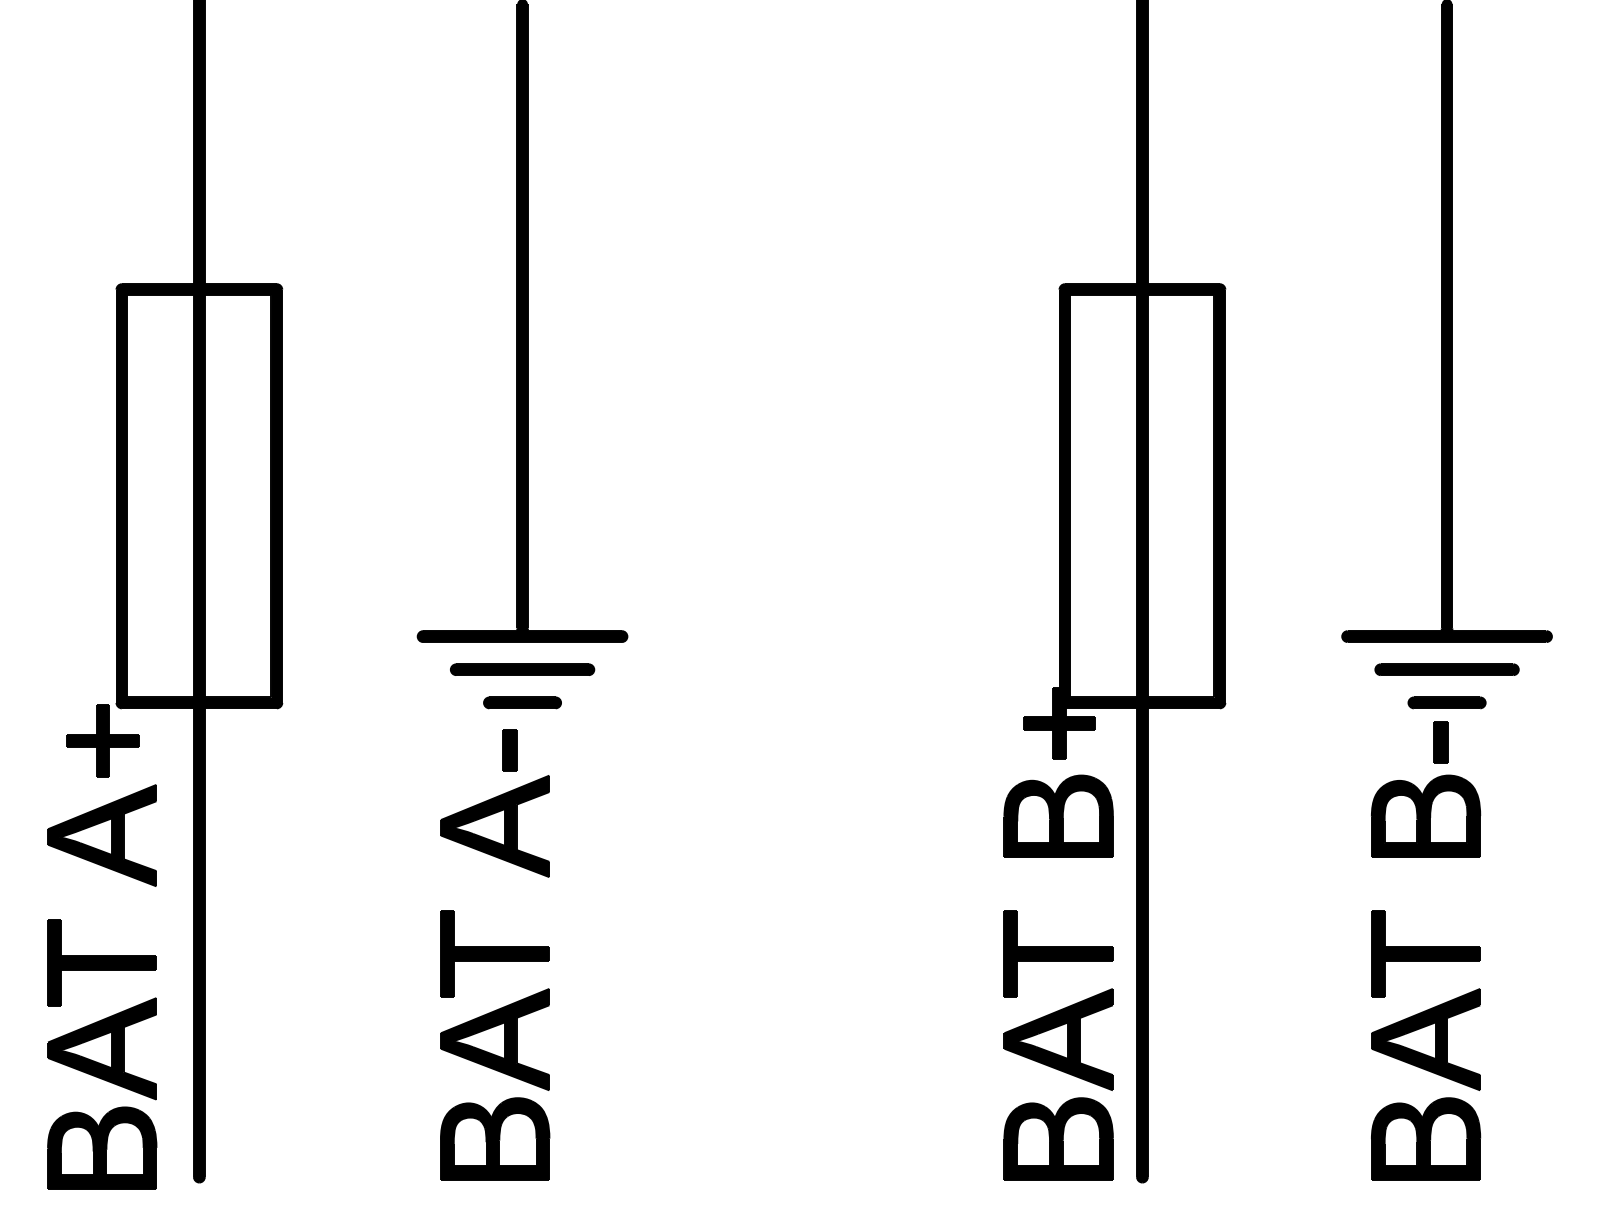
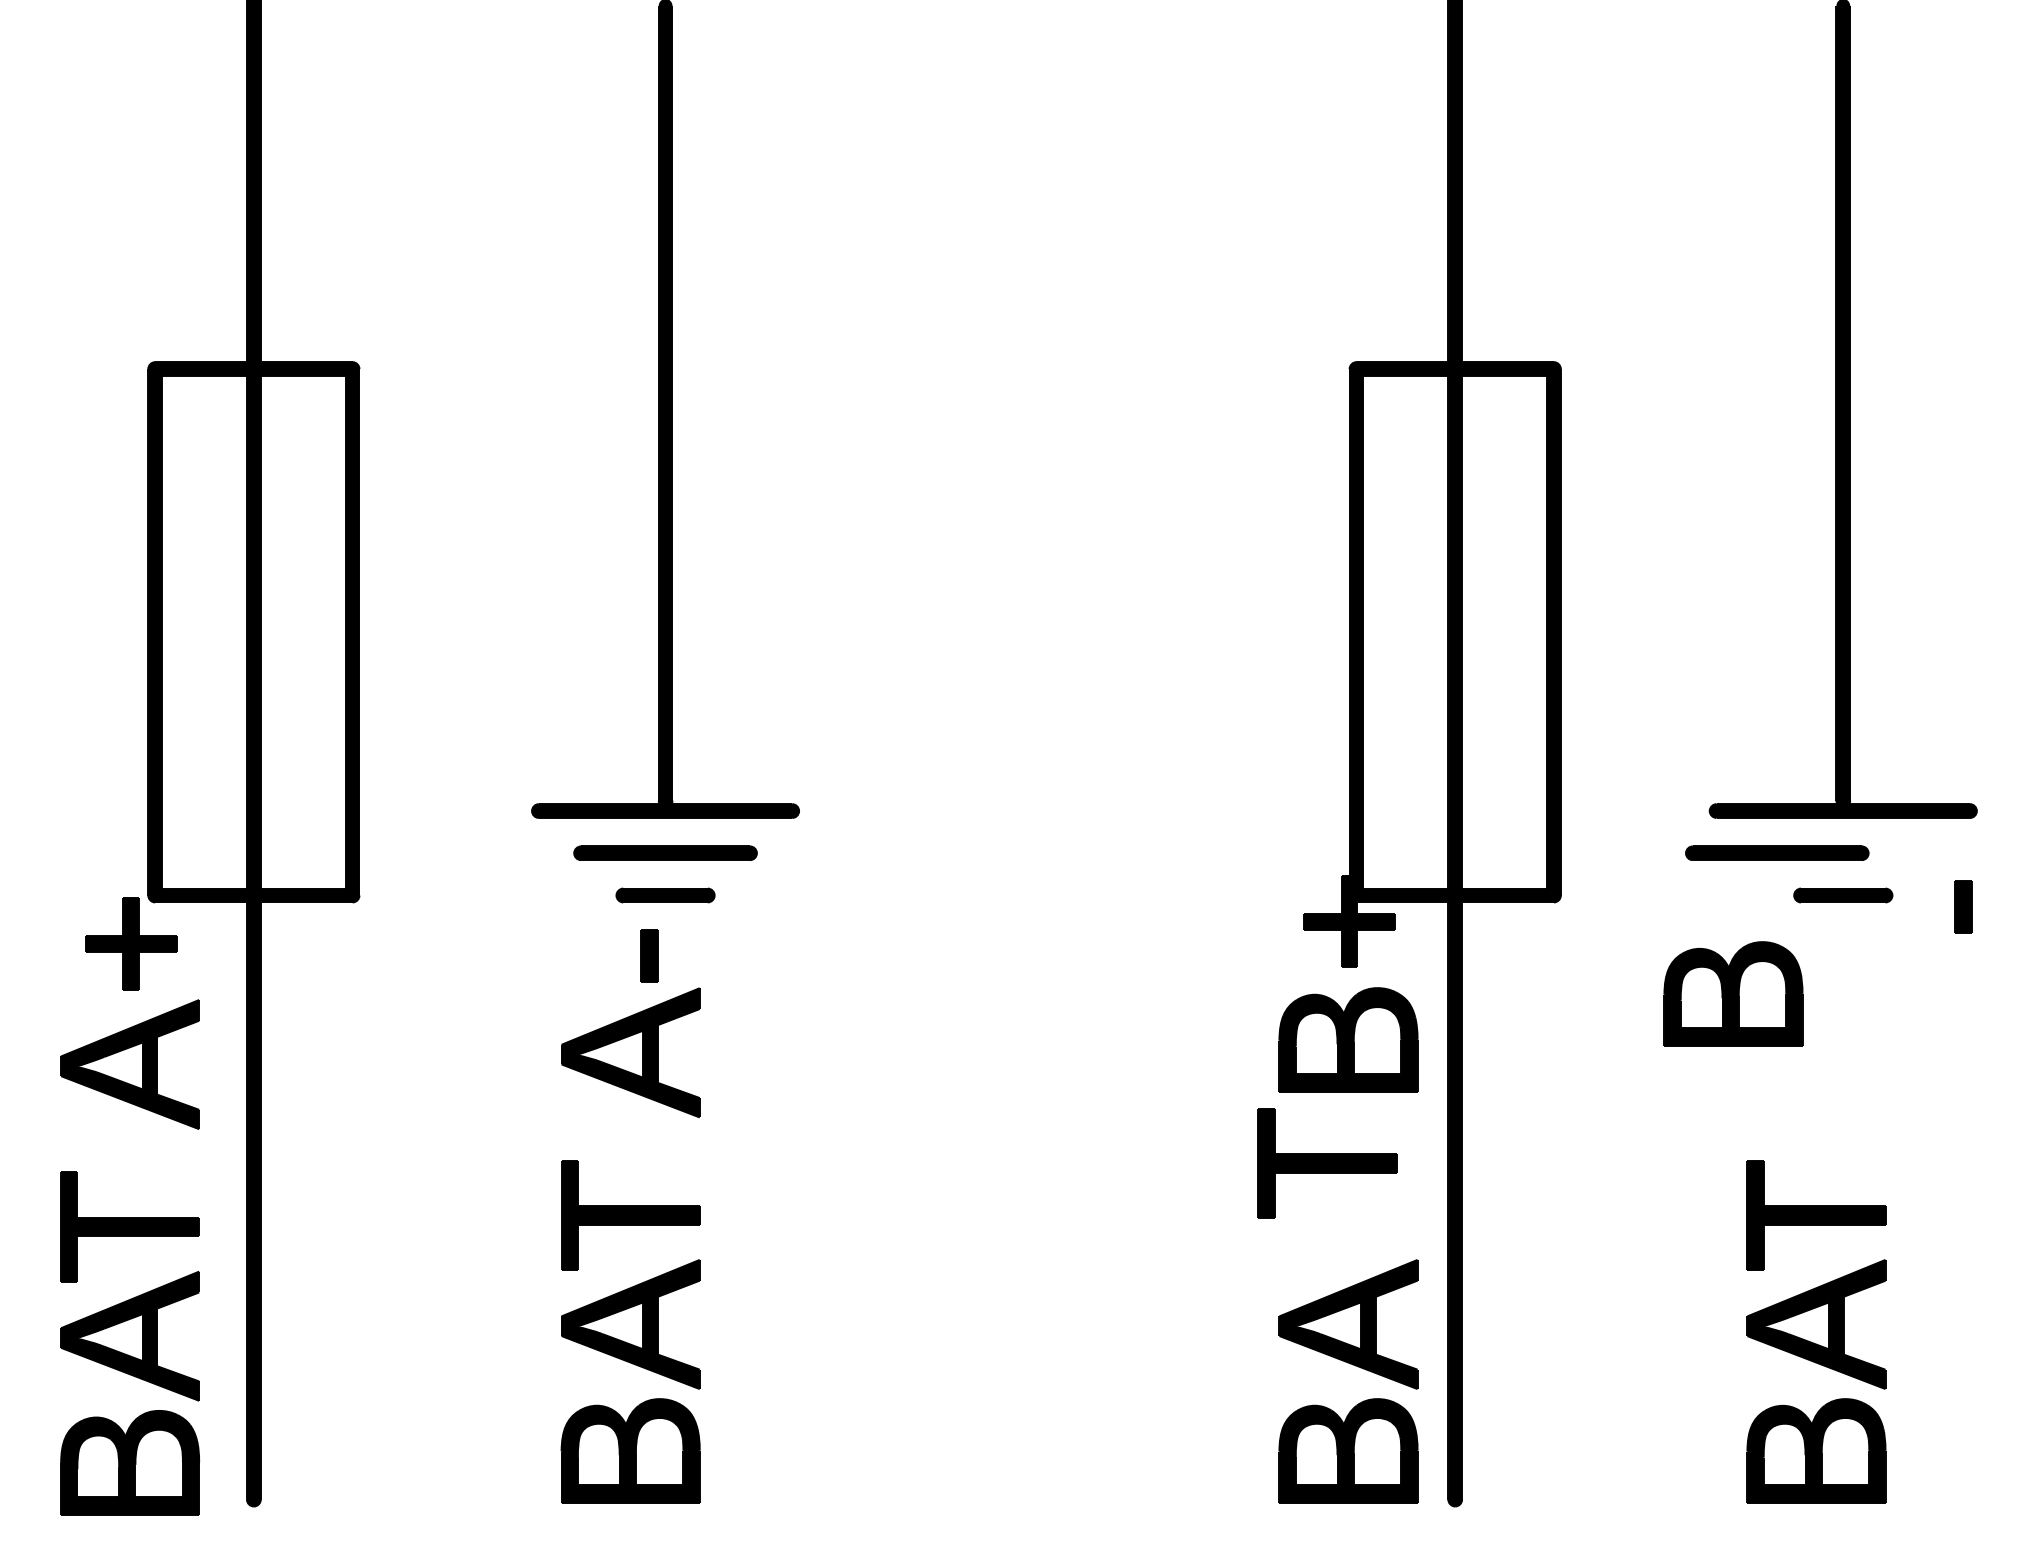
part: (1447, 669) -> (1777, 852), moved
part: (1440, 742) -> (1963, 906), moved
part: (1426, 815) -> (1733, 993), moved
part: (1058, 954) -> (1327, 1163), moved

